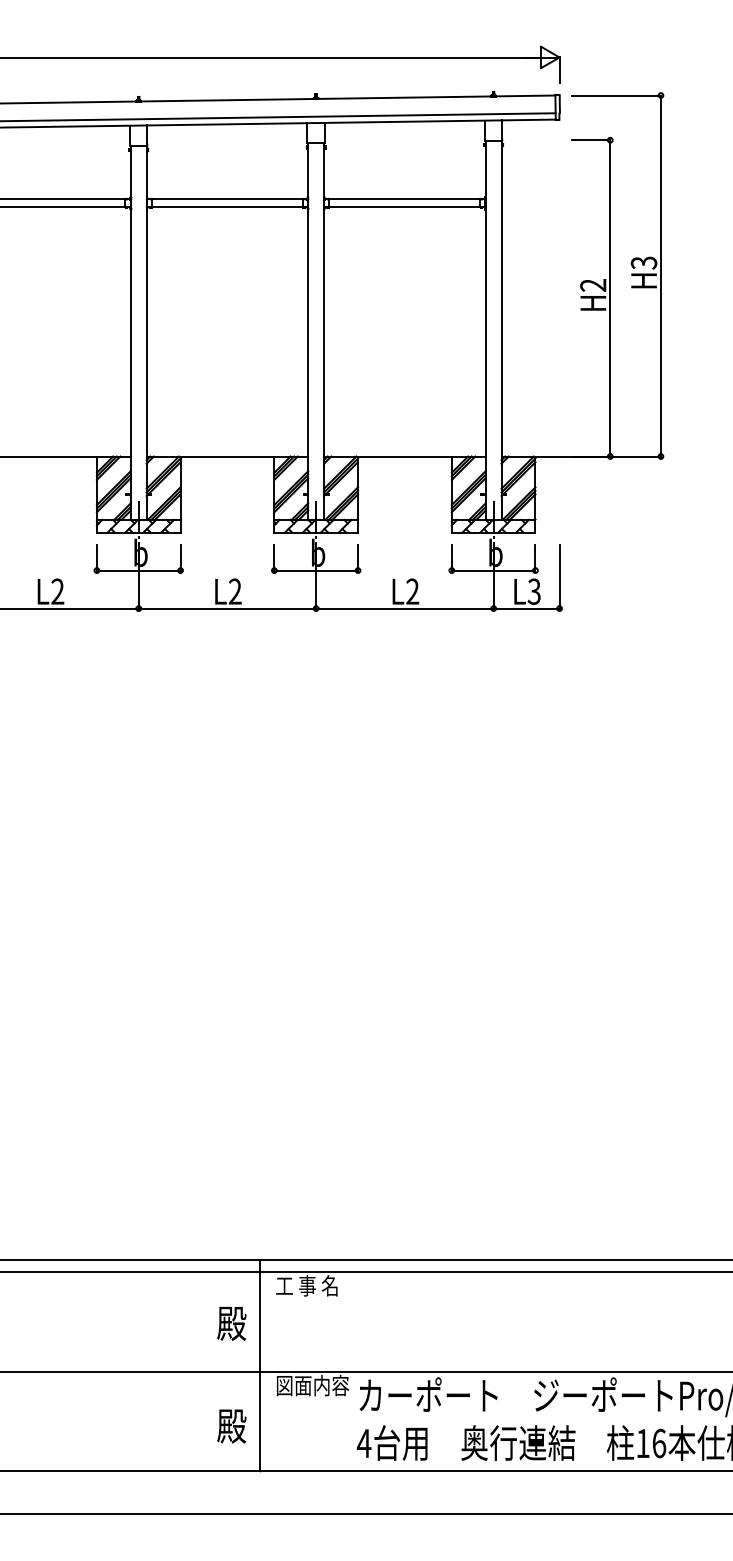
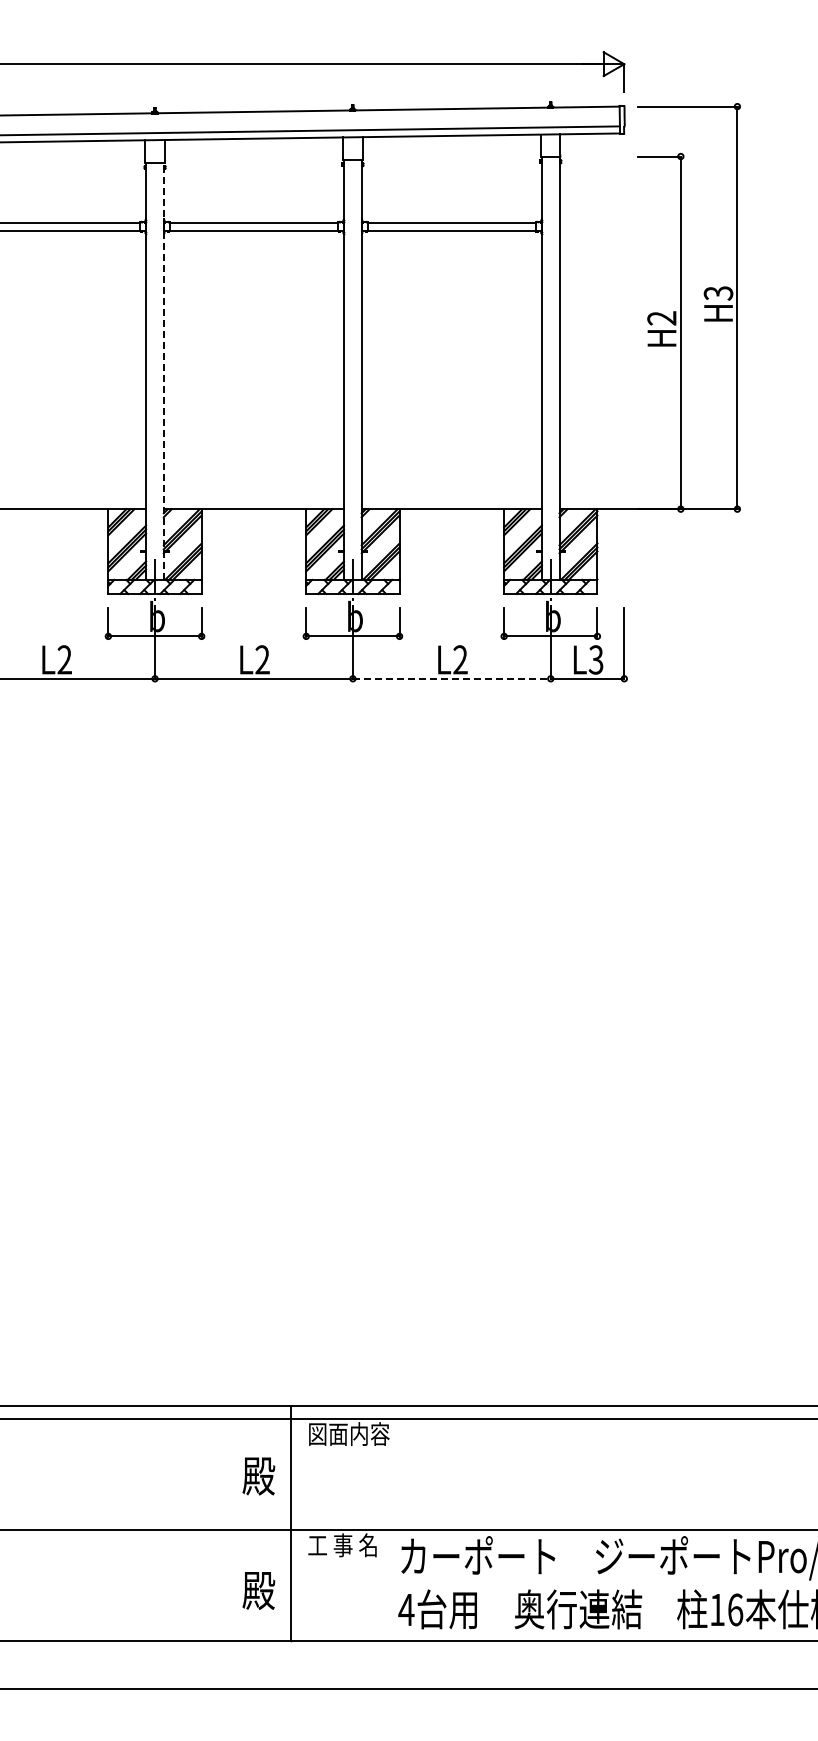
line: (146, 333) -> (163, 371), solid -> dashed
line: (404, 608) -> (451, 678), solid -> dashed
text: (312, 1286) -> (348, 1434), 工 事 名 -> 図面内容
text: (312, 1385) -> (348, 1545), 図面内容 -> 工 事 名

